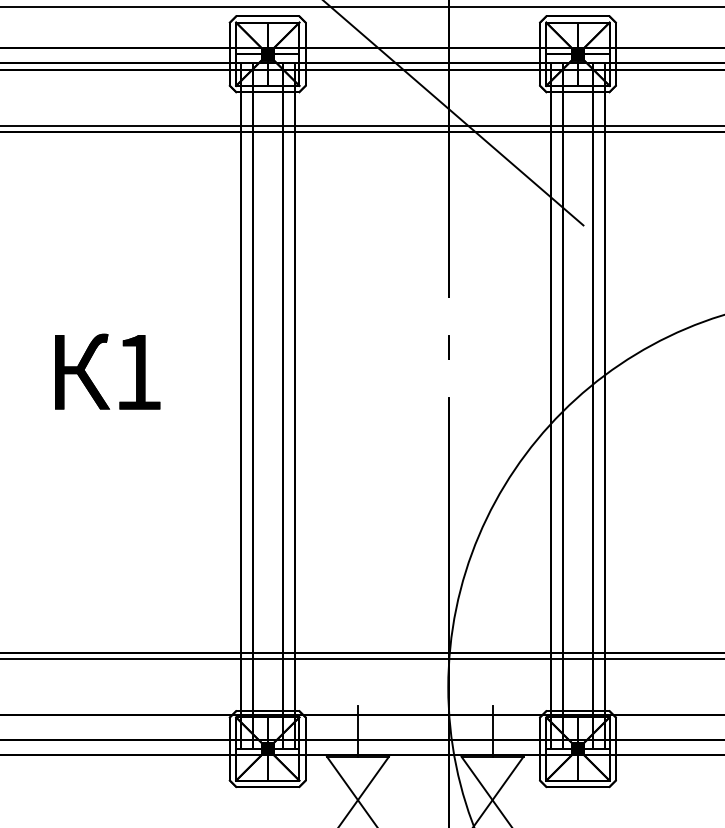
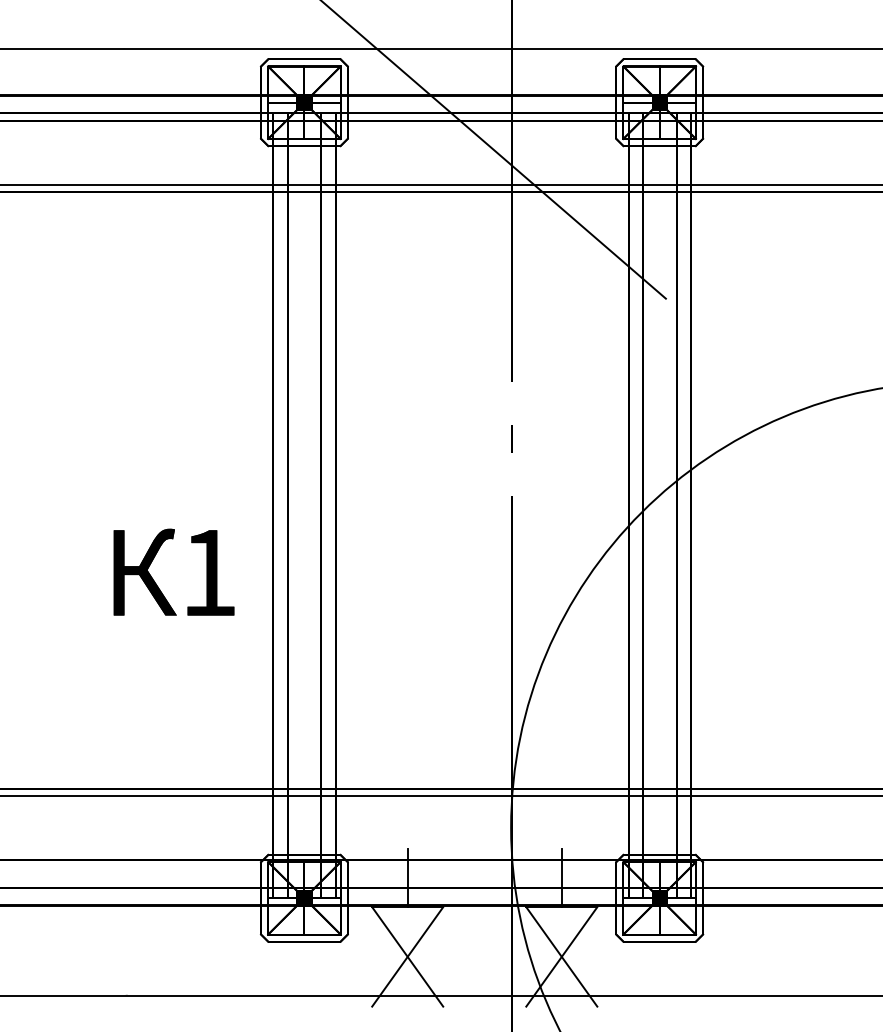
text: (107, 371) -> (173, 571), moved

